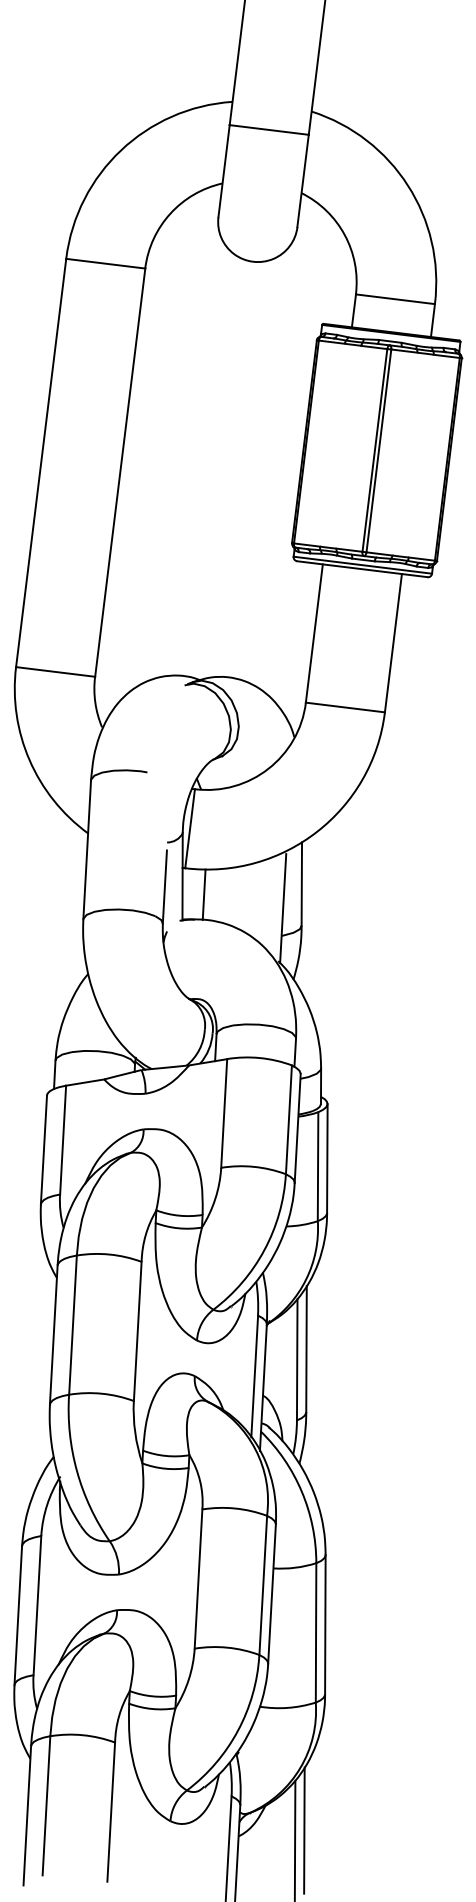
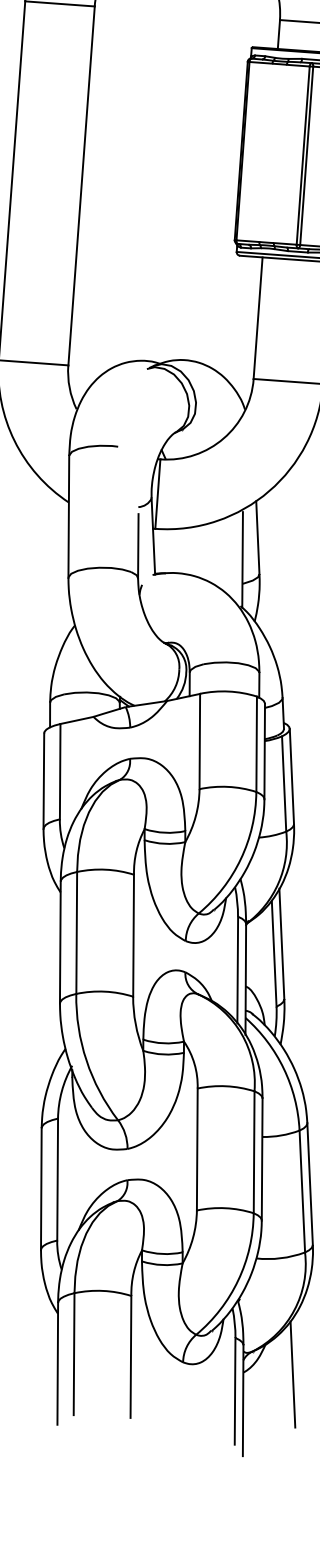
line: (203, 894) -> (172, 551), removed
line: (304, 1830) -> (300, 1364), removed

